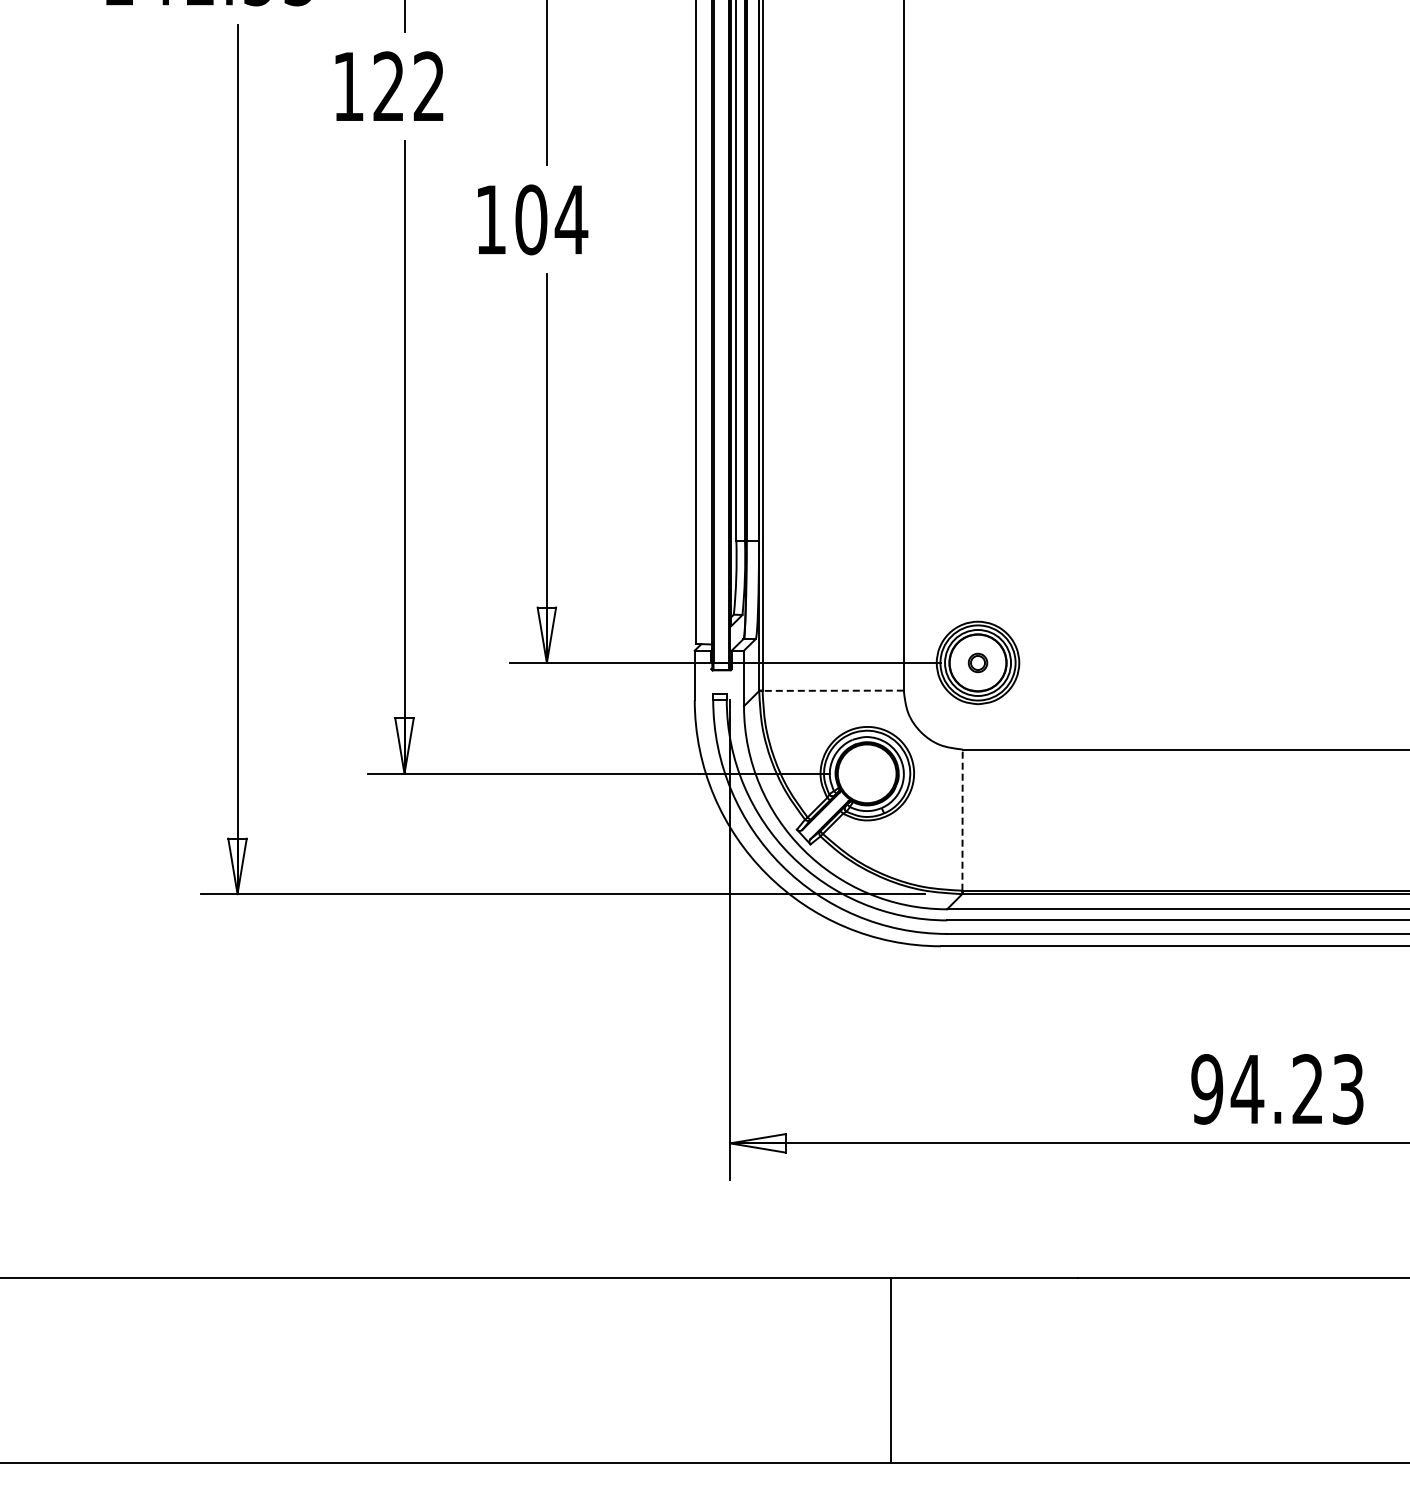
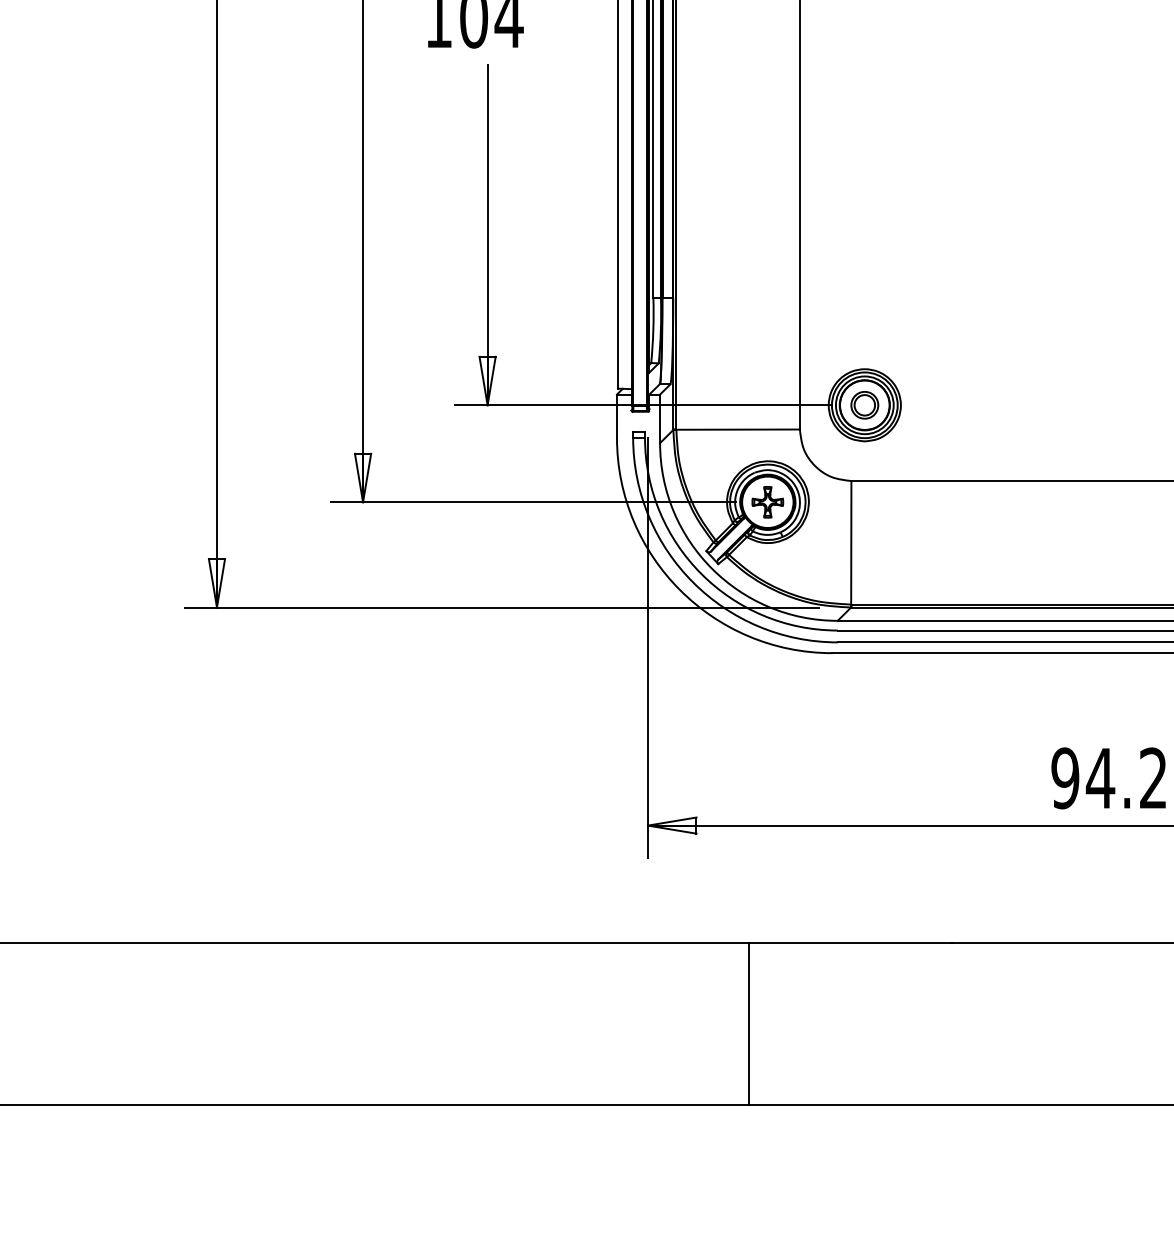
part: (977, 662) -> (864, 404), size x1.67
line: (833, 690) -> (738, 429), dashed -> solid
part: (866, 773) -> (767, 502), added
line: (962, 820) -> (851, 543), dashed -> solid
line: (891, 1370) -> (748, 1024), moved

